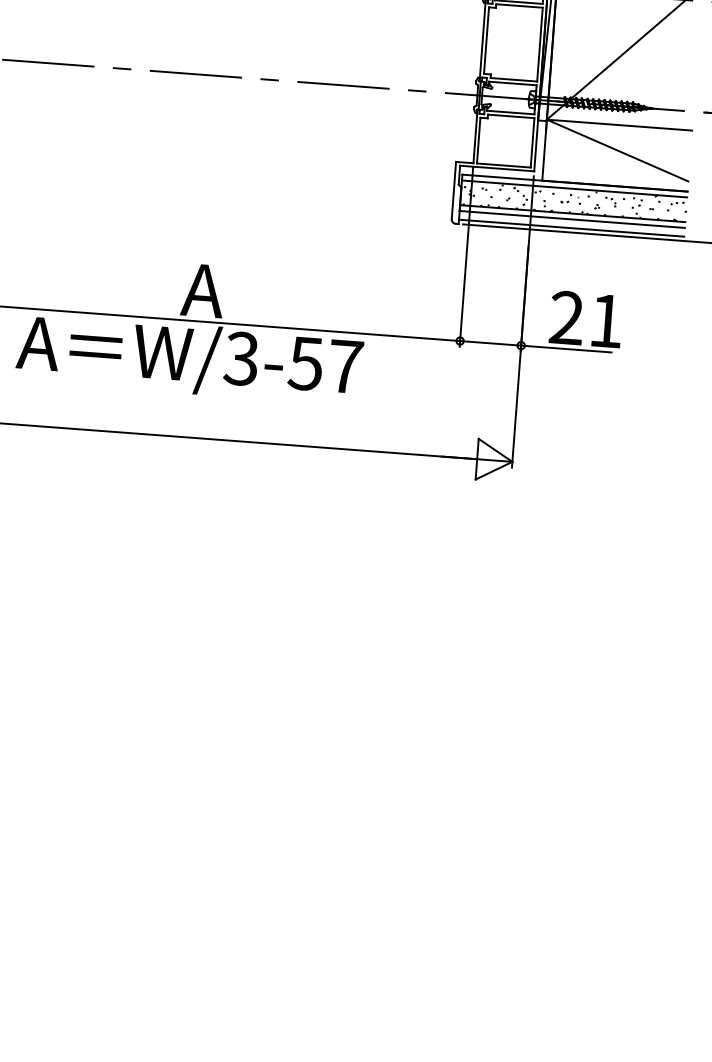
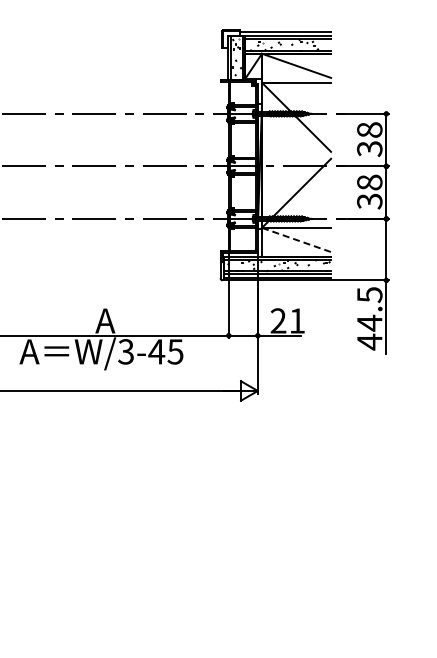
line: (617, 149) -> (296, 239), solid -> dashed
text: (324, 364) -> (165, 351), W/3-57 -> W/3-45

